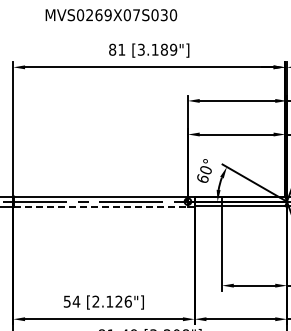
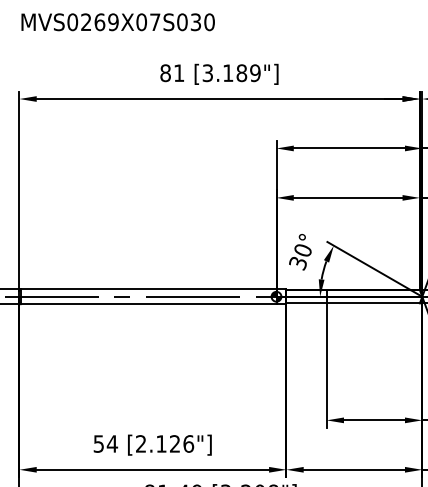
text: (111, 15) -> (118, 22), moved
text: (202, 178) -> (297, 262), 60° -> 30°
line: (101, 206) -> (149, 303), dashed -> solid

